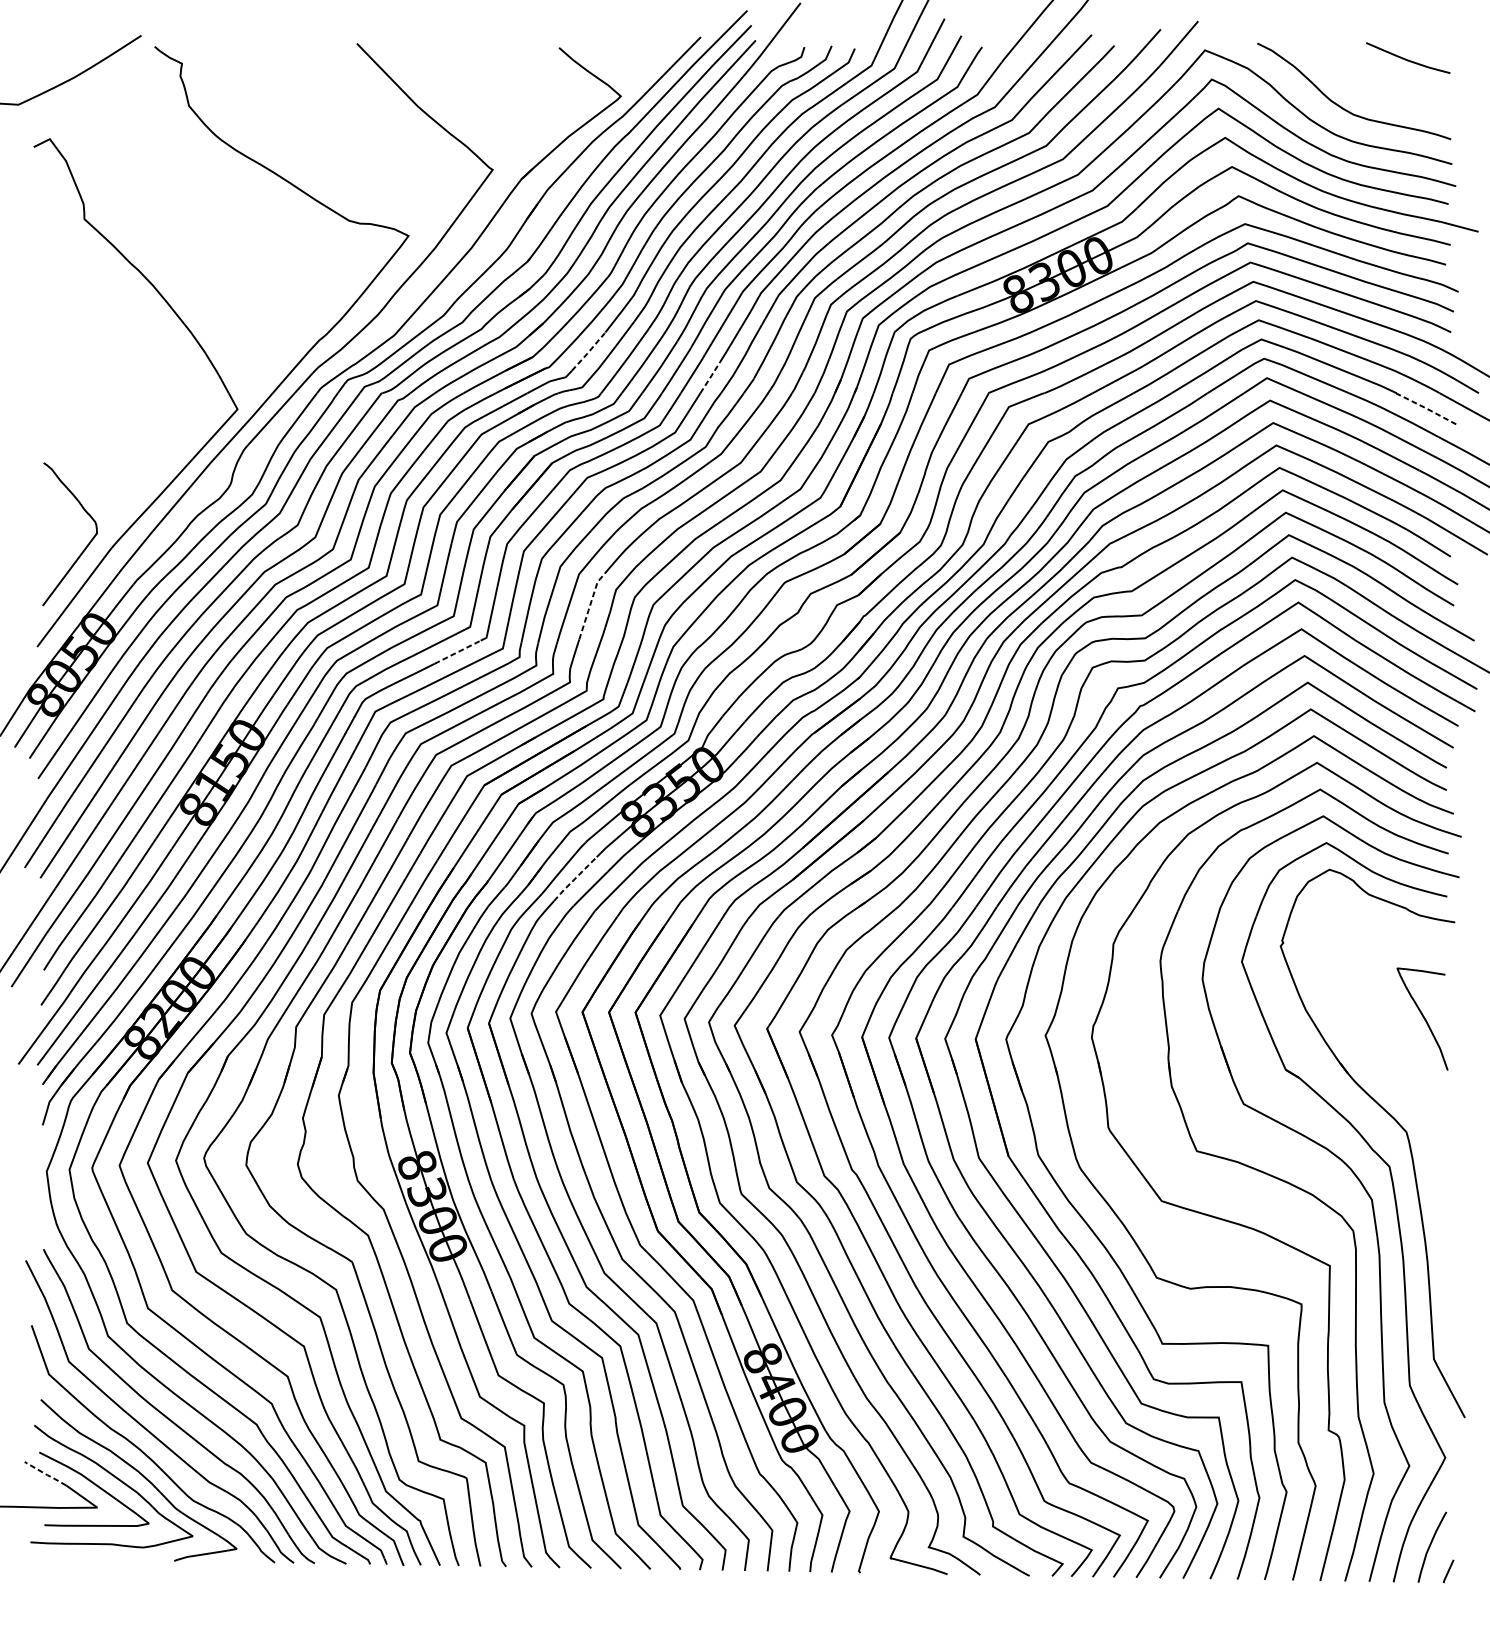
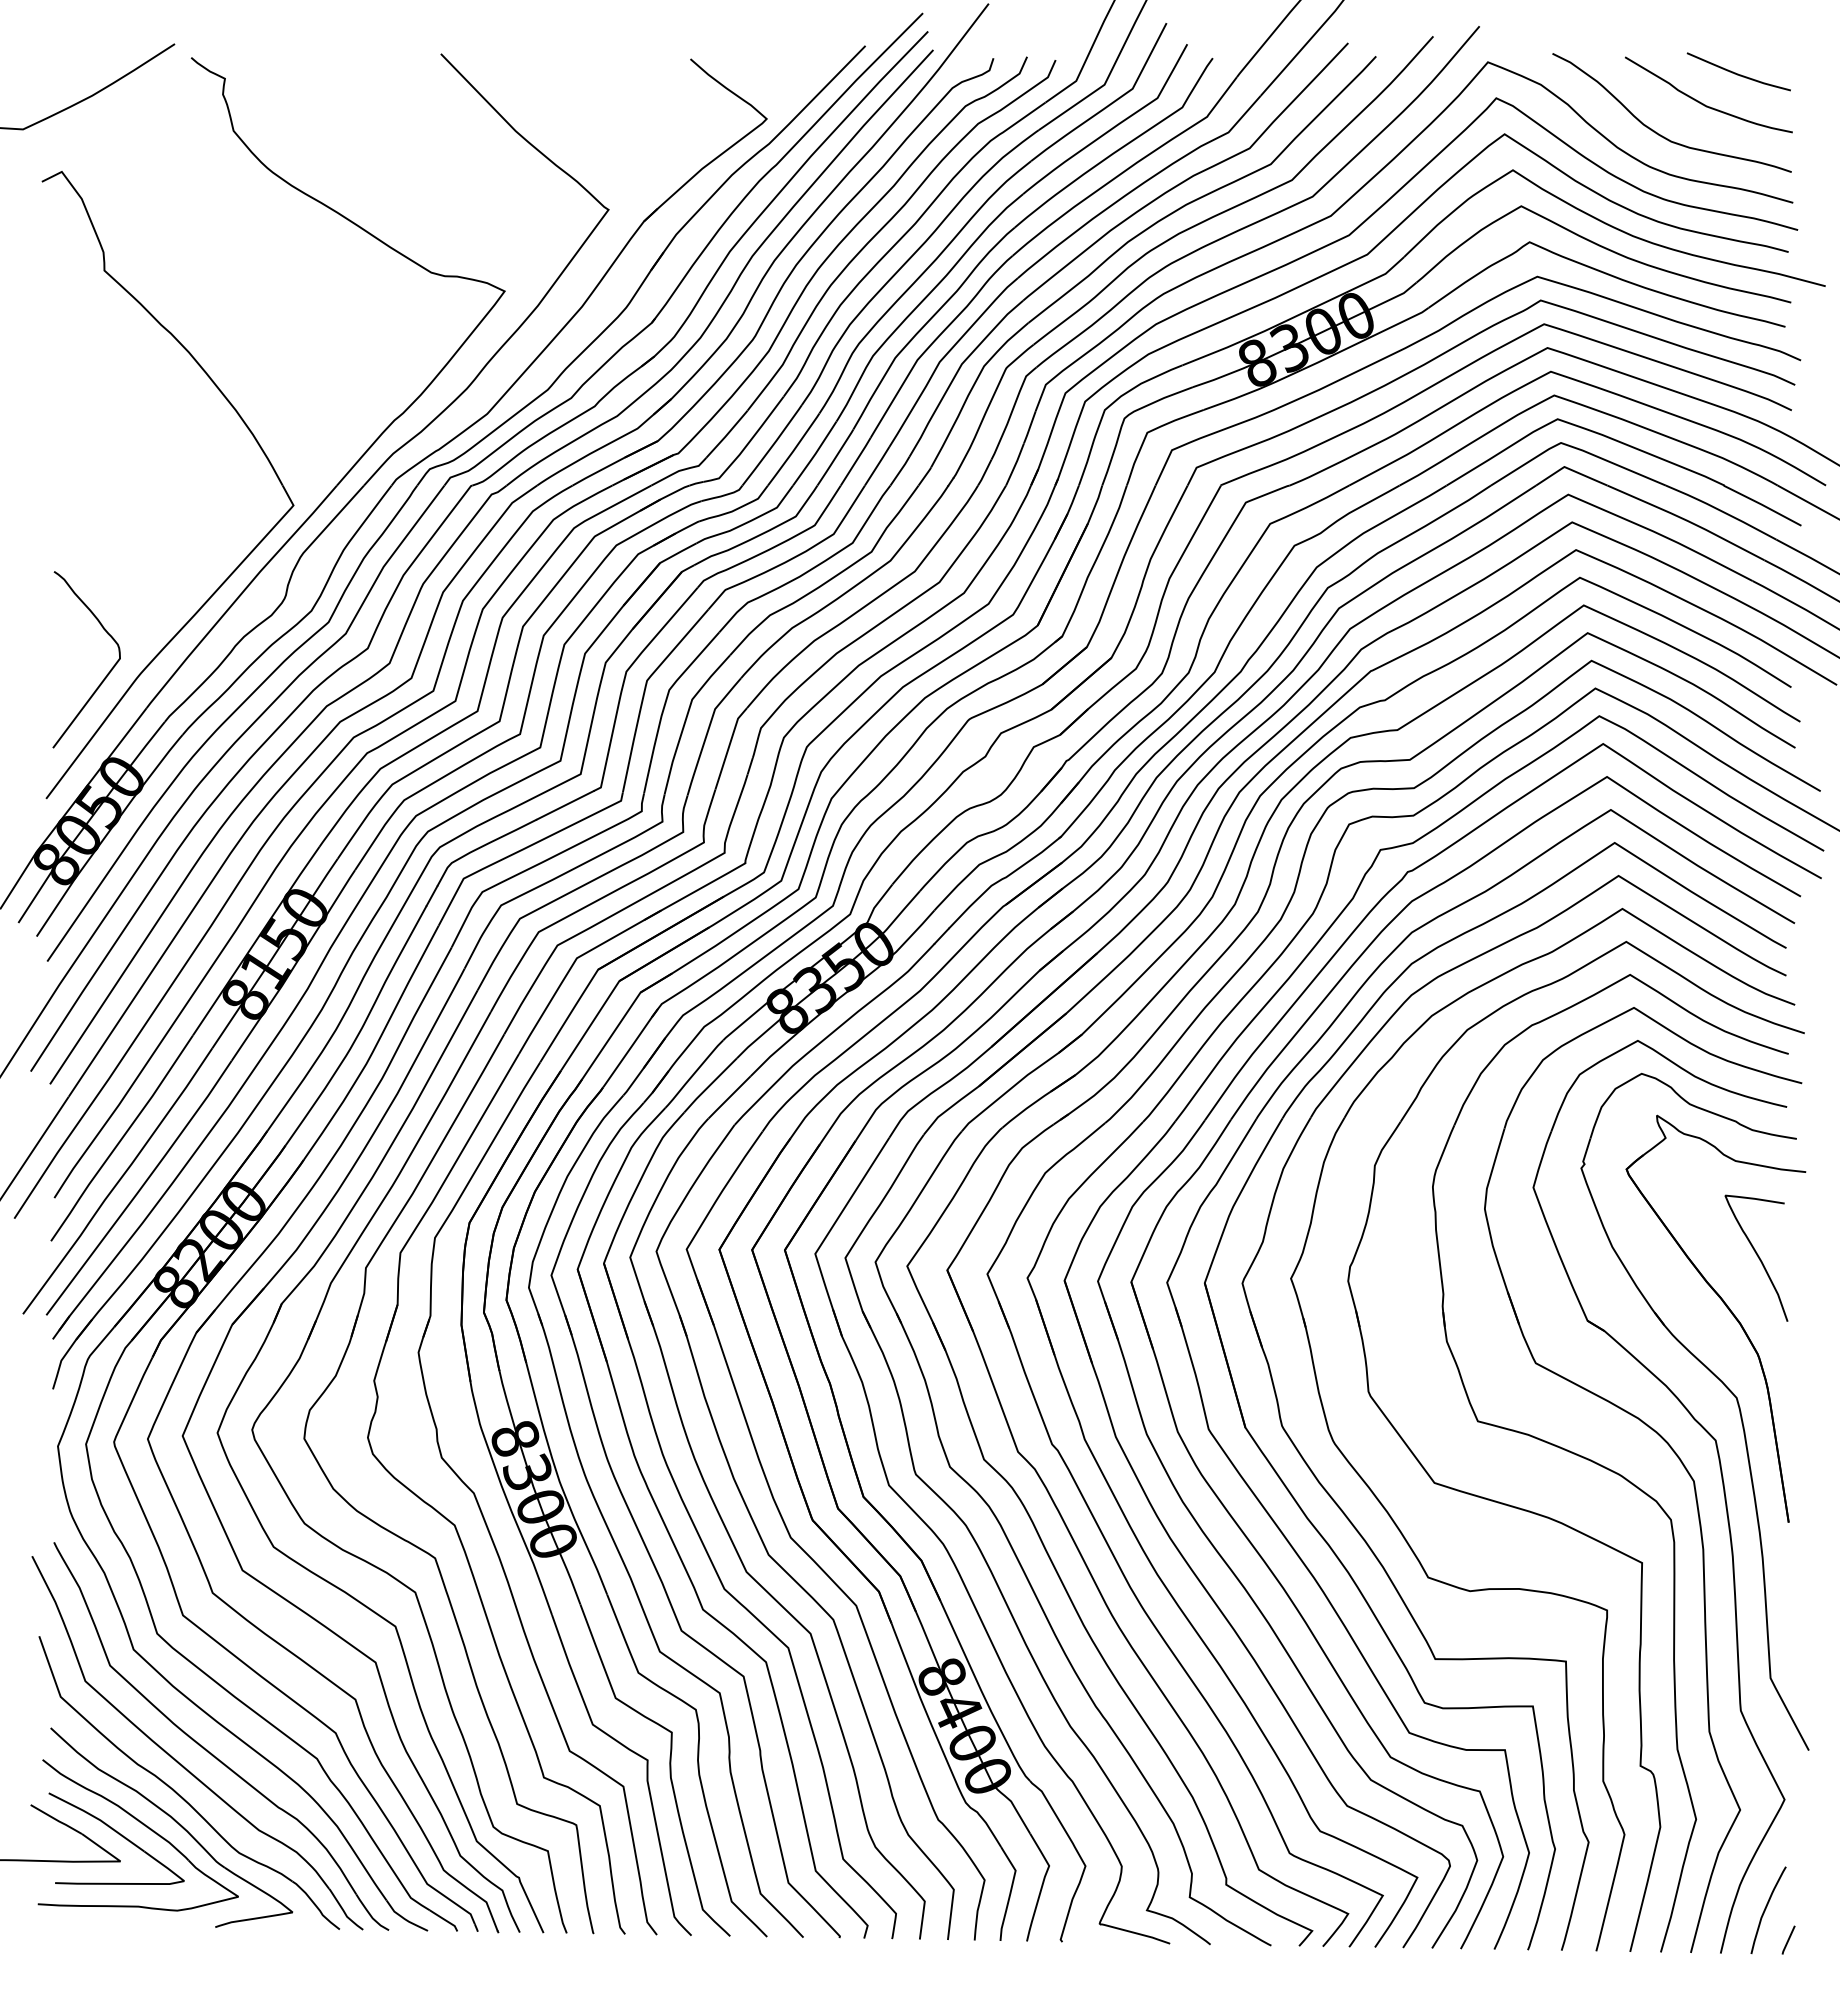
curve: (1379, 83) -> (1703, 103), added
line: (589, 351) -> (727, 434), dashed -> solid
line: (710, 376) -> (877, 465), dashed -> solid
line: (1427, 408) -> (1762, 504), dashed -> solid
line: (590, 605) -> (729, 747), dashed -> solid
line: (457, 652) -> (565, 805), dashed -> solid
line: (574, 879) -> (709, 1085), dashed -> solid
part: (1399, 1061) -> (1728, 1310), added
line: (46, 1474) -> (57, 1820), dashed -> solid

